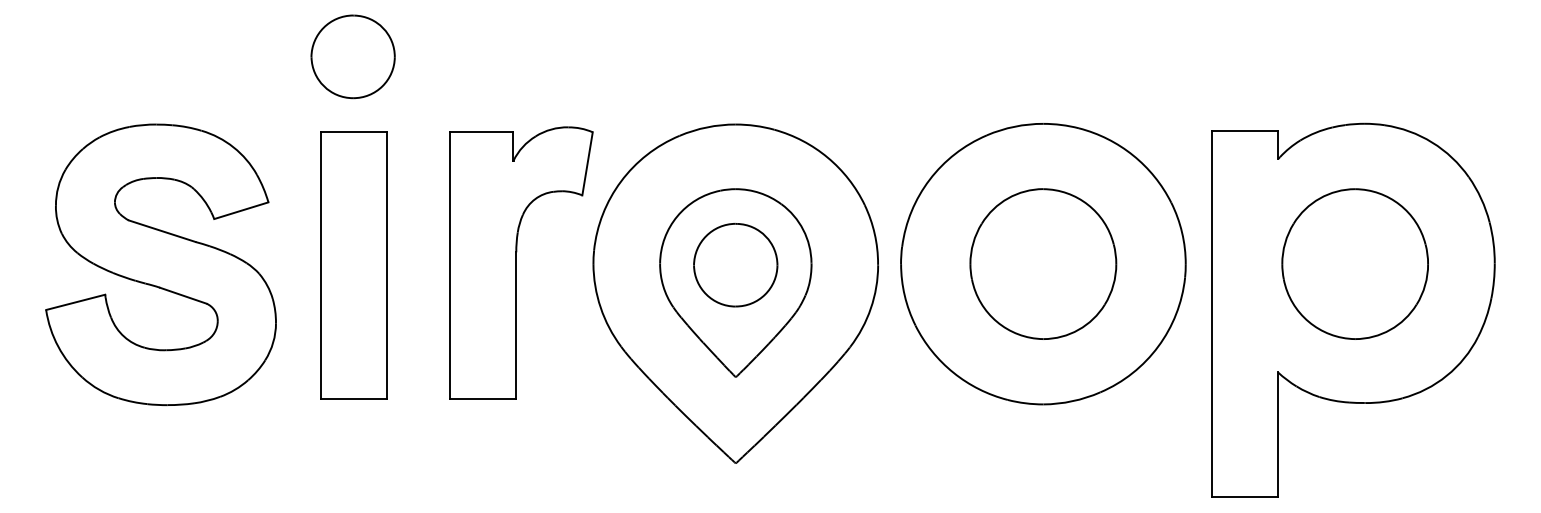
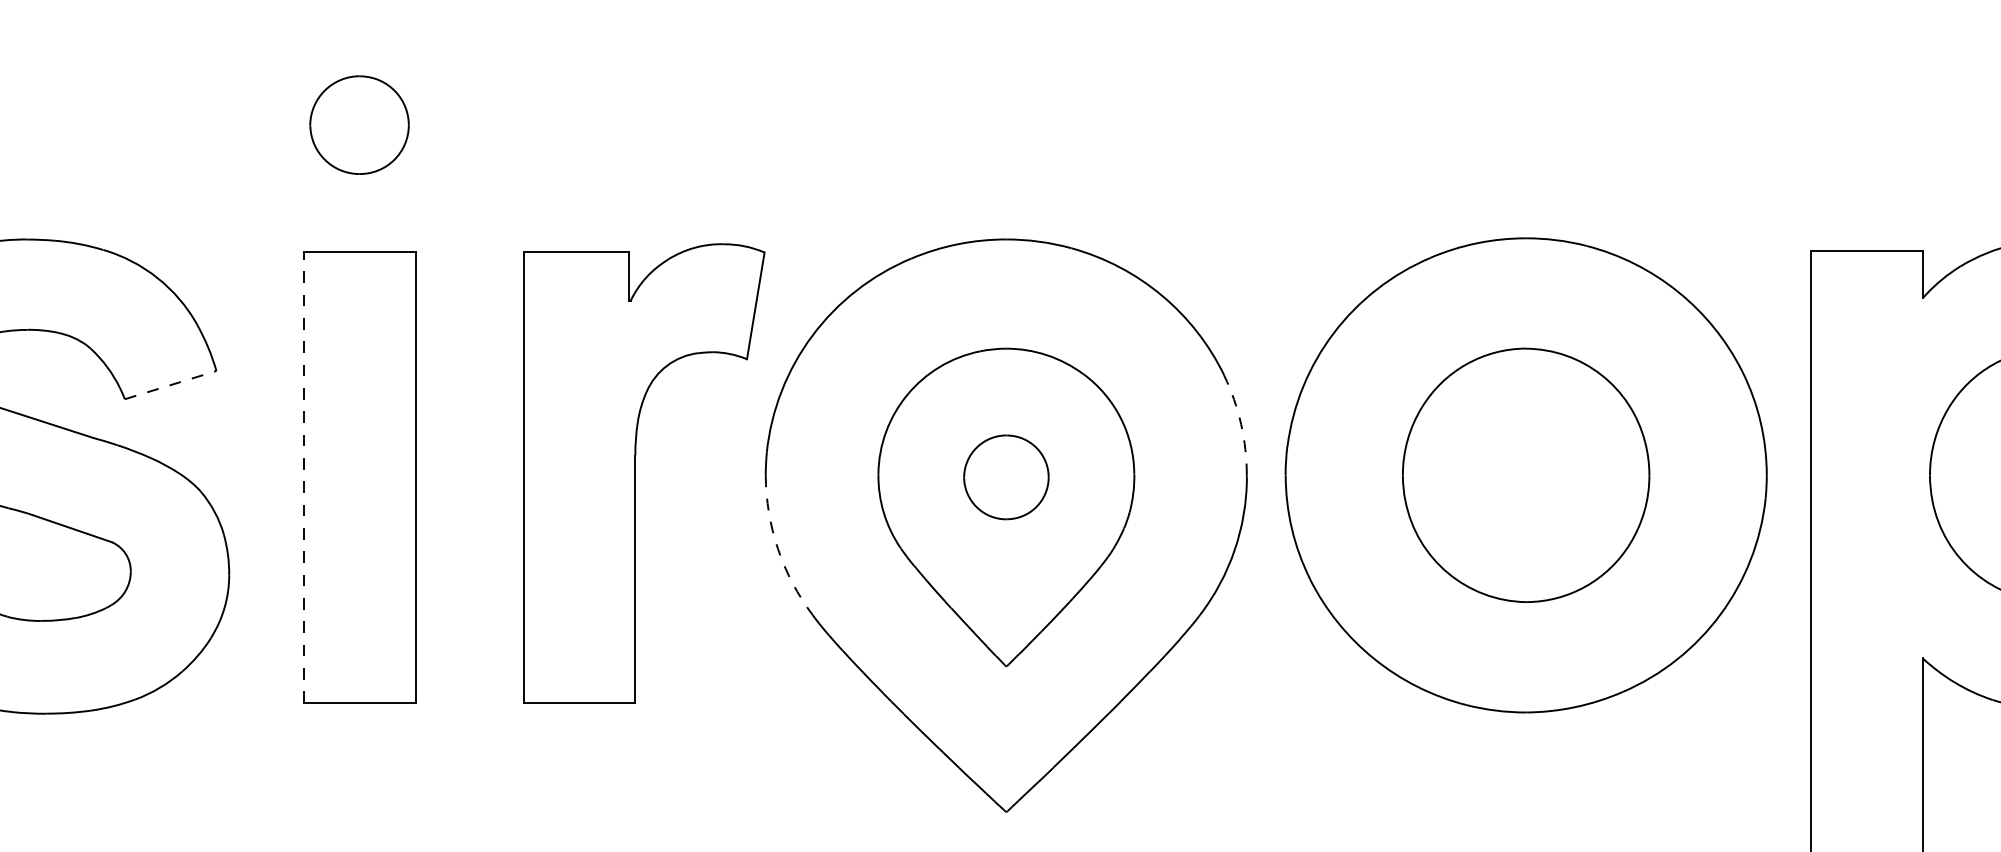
part: (352, 56) -> (358, 124), size x0.7
line: (241, 210) -> (170, 384), solid -> dashed
arc: (874, 233) -> (1240, 423), solid -> dashed
line: (320, 265) -> (304, 477), solid -> dashed
part: (735, 265) -> (1005, 477), size x0.6
arc: (600, 307) -> (777, 548), solid -> dashed

